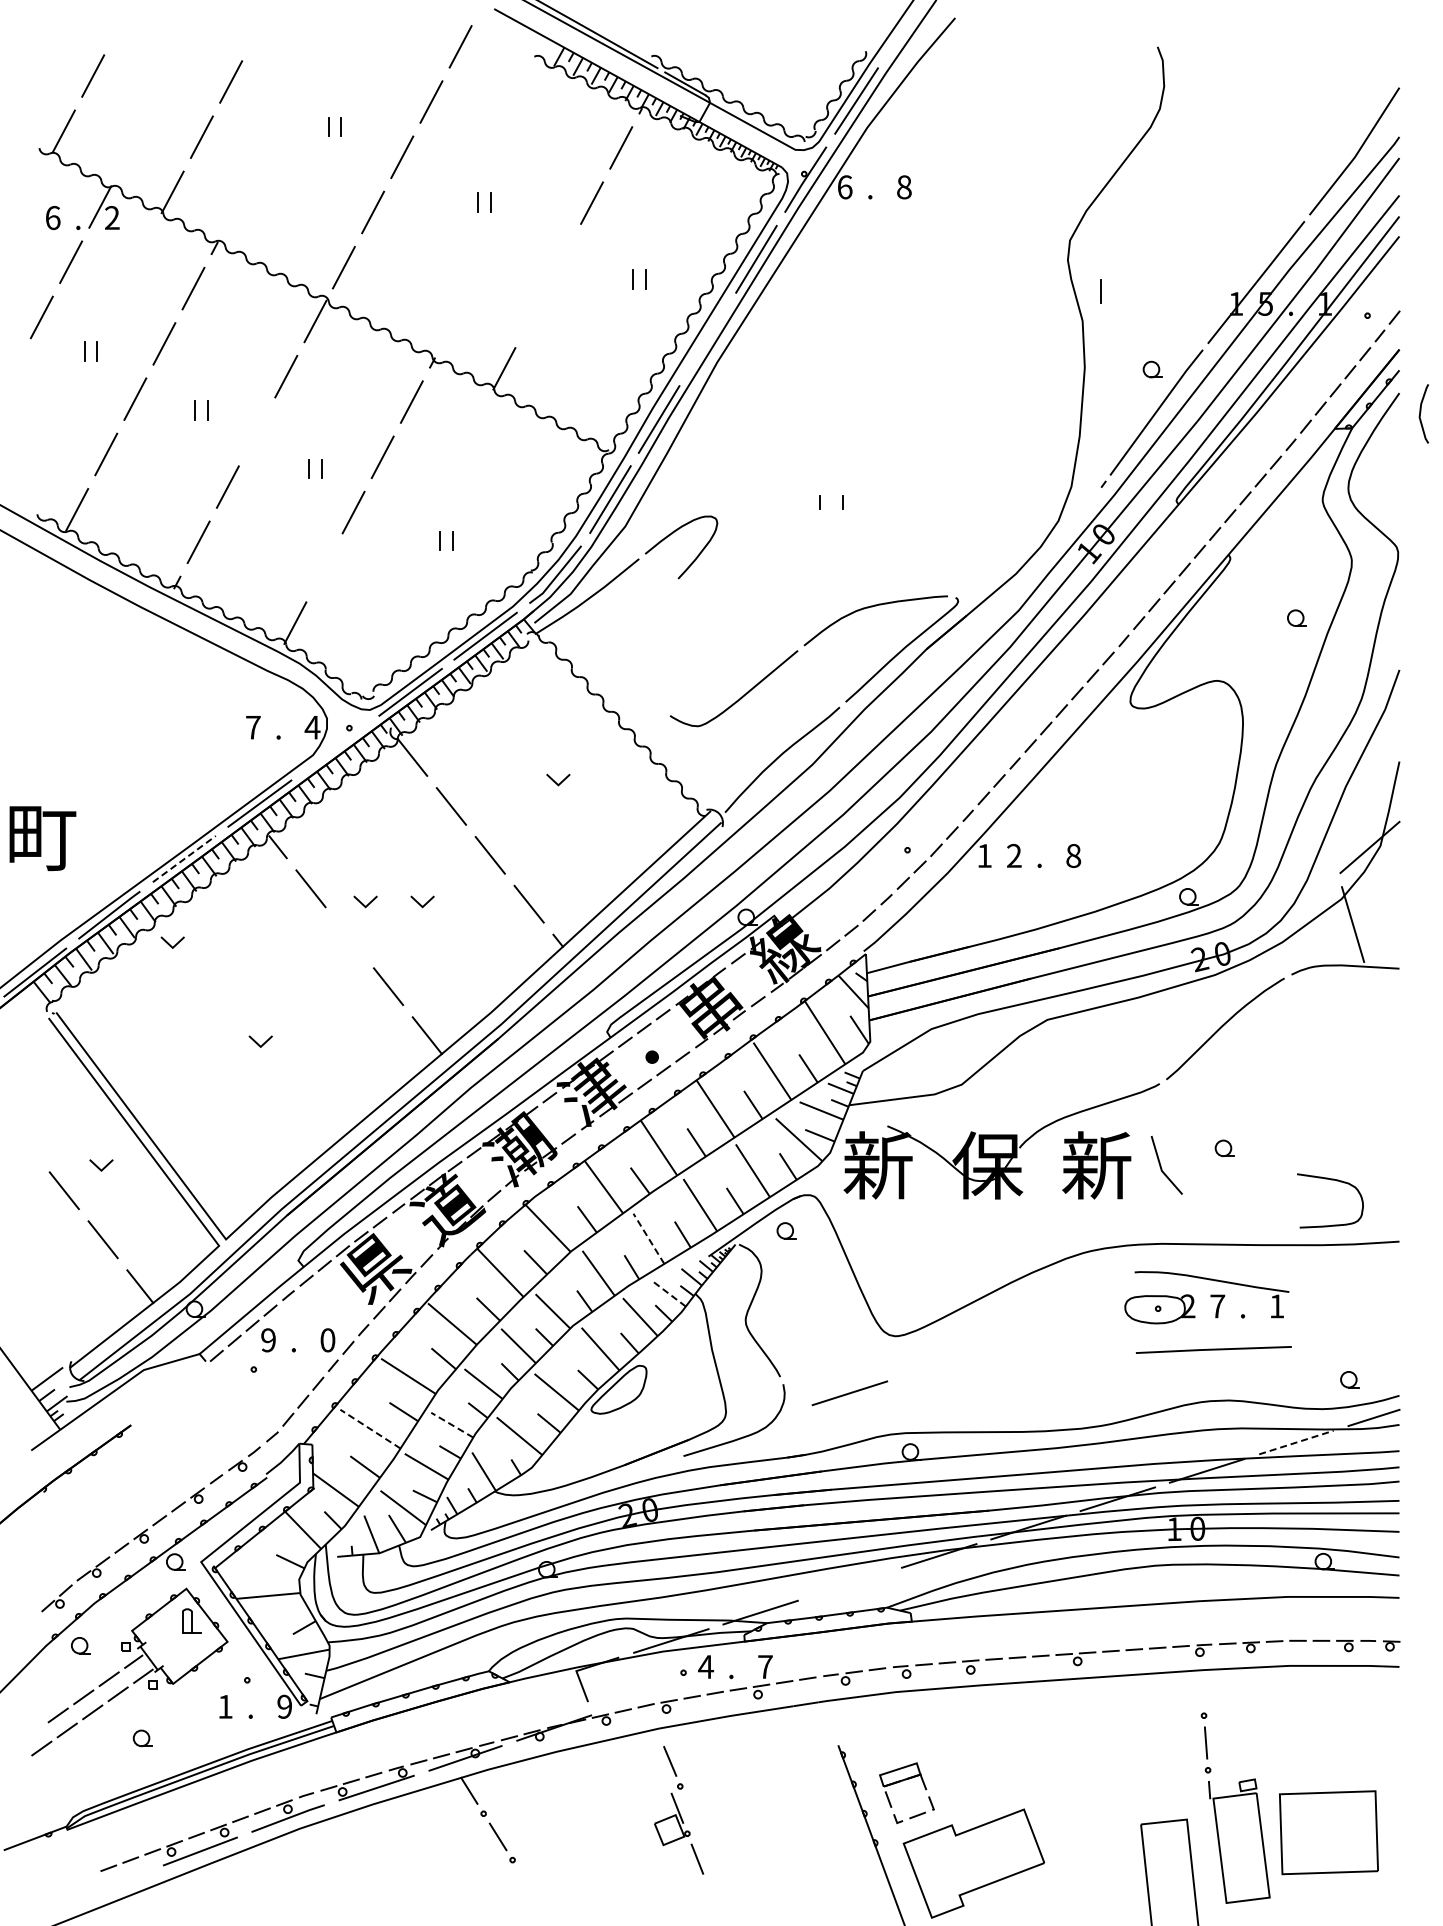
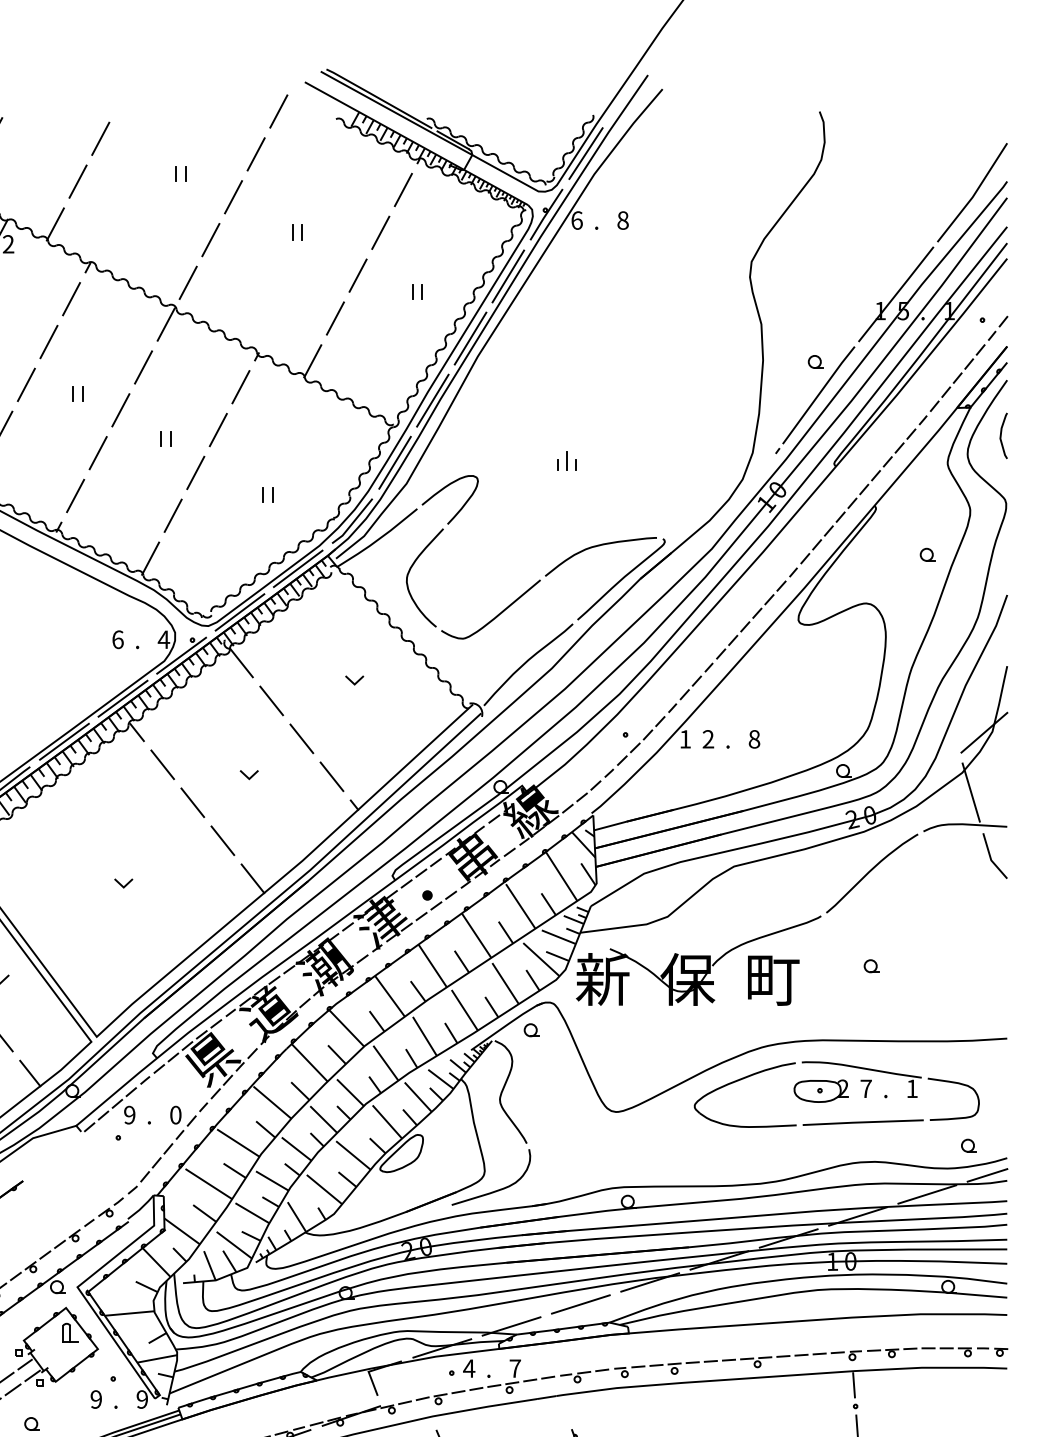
line: (562, 258) -> (357, 275), added
line: (1100, 291) -> (566, 461), moved
line: (533, 313) -> (335, 318), added
line: (707, 339) -> (470, 338), added
curve: (1421, 412) -> (1001, 434), moved
line: (257, 431) -> (121, 410), added
line: (324, 567) -> (173, 515), added
curve: (630, 638) -> (410, 570), added
text: (253, 727) -> (118, 639), 7 -> 6
line: (334, 748) -> (180, 655), added
line: (184, 858) -> (64, 741), dashed -> solid
line: (363, 903) -> (203, 776), removed
line: (349, 937) -> (192, 802), added
line: (170, 944) -> (53, 808), removed
text: (1096, 1165) -> (772, 979), 新 -> 町
line: (1161, 1165) -> (990, 856), moved
curve: (1336, 1181) -> (958, 1084), moved
line: (648, 1238) -> (424, 1036), dashed -> solid
line: (669, 1293) -> (440, 1078), dashed -> solid
part: (1053, 1296) -> (738, 1081), added
line: (849, 1393) -> (580, 1304), moved
line: (451, 1424) -> (271, 1180), dashed -> solid
line: (370, 1429) -> (208, 1184), dashed -> solid
line: (1296, 1442) -> (927, 1194), dashed -> solid
line: (1201, 1688) -> (853, 1385), added
text: (225, 1706) -> (96, 1399), 1 -> 9

